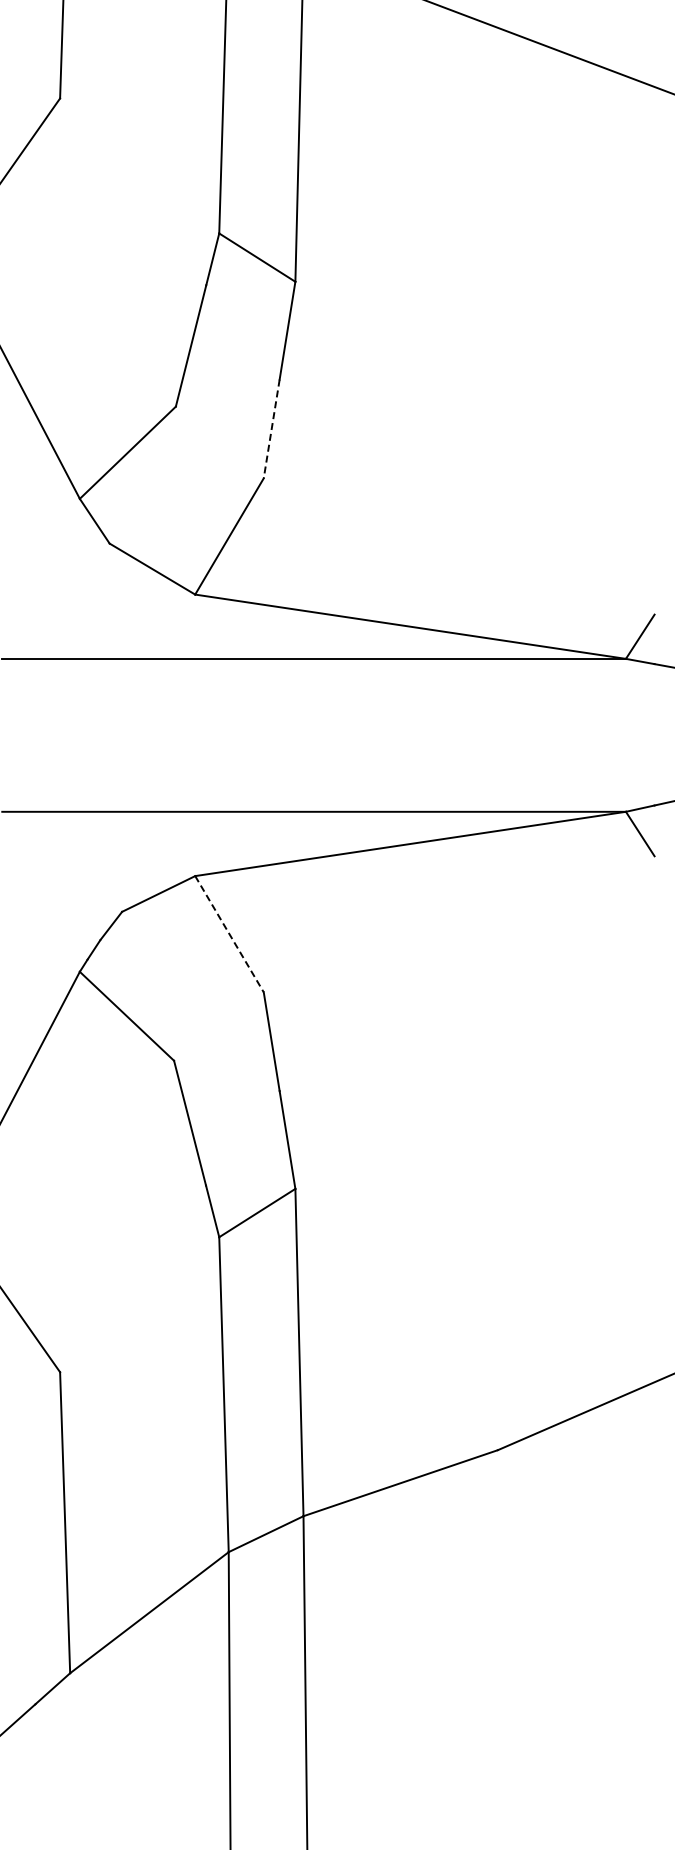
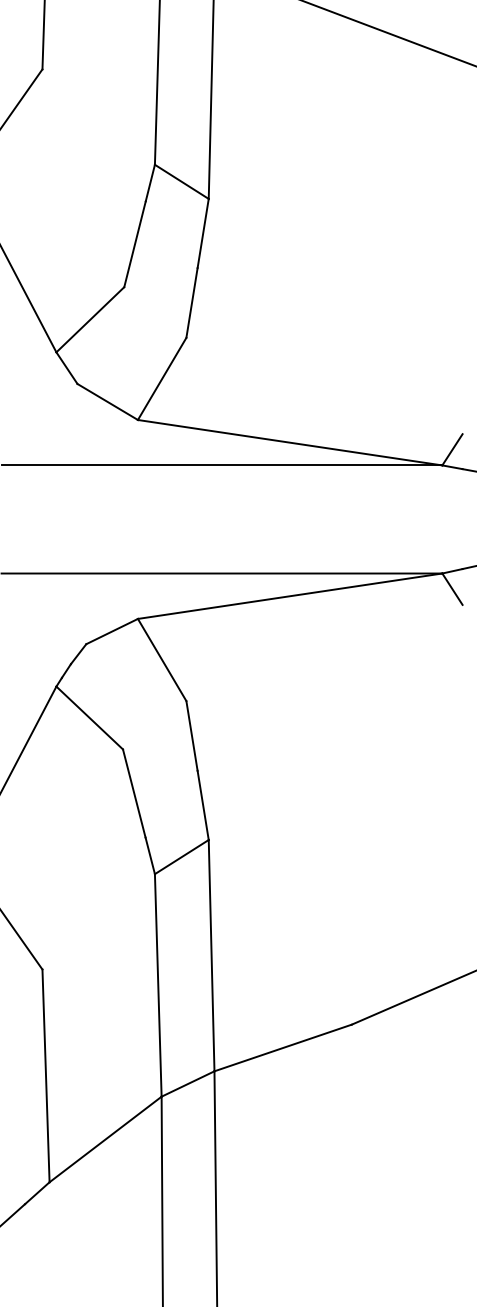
line: (271, 429) -> (191, 303), dashed -> solid
line: (229, 934) -> (162, 660), dashed -> solid

